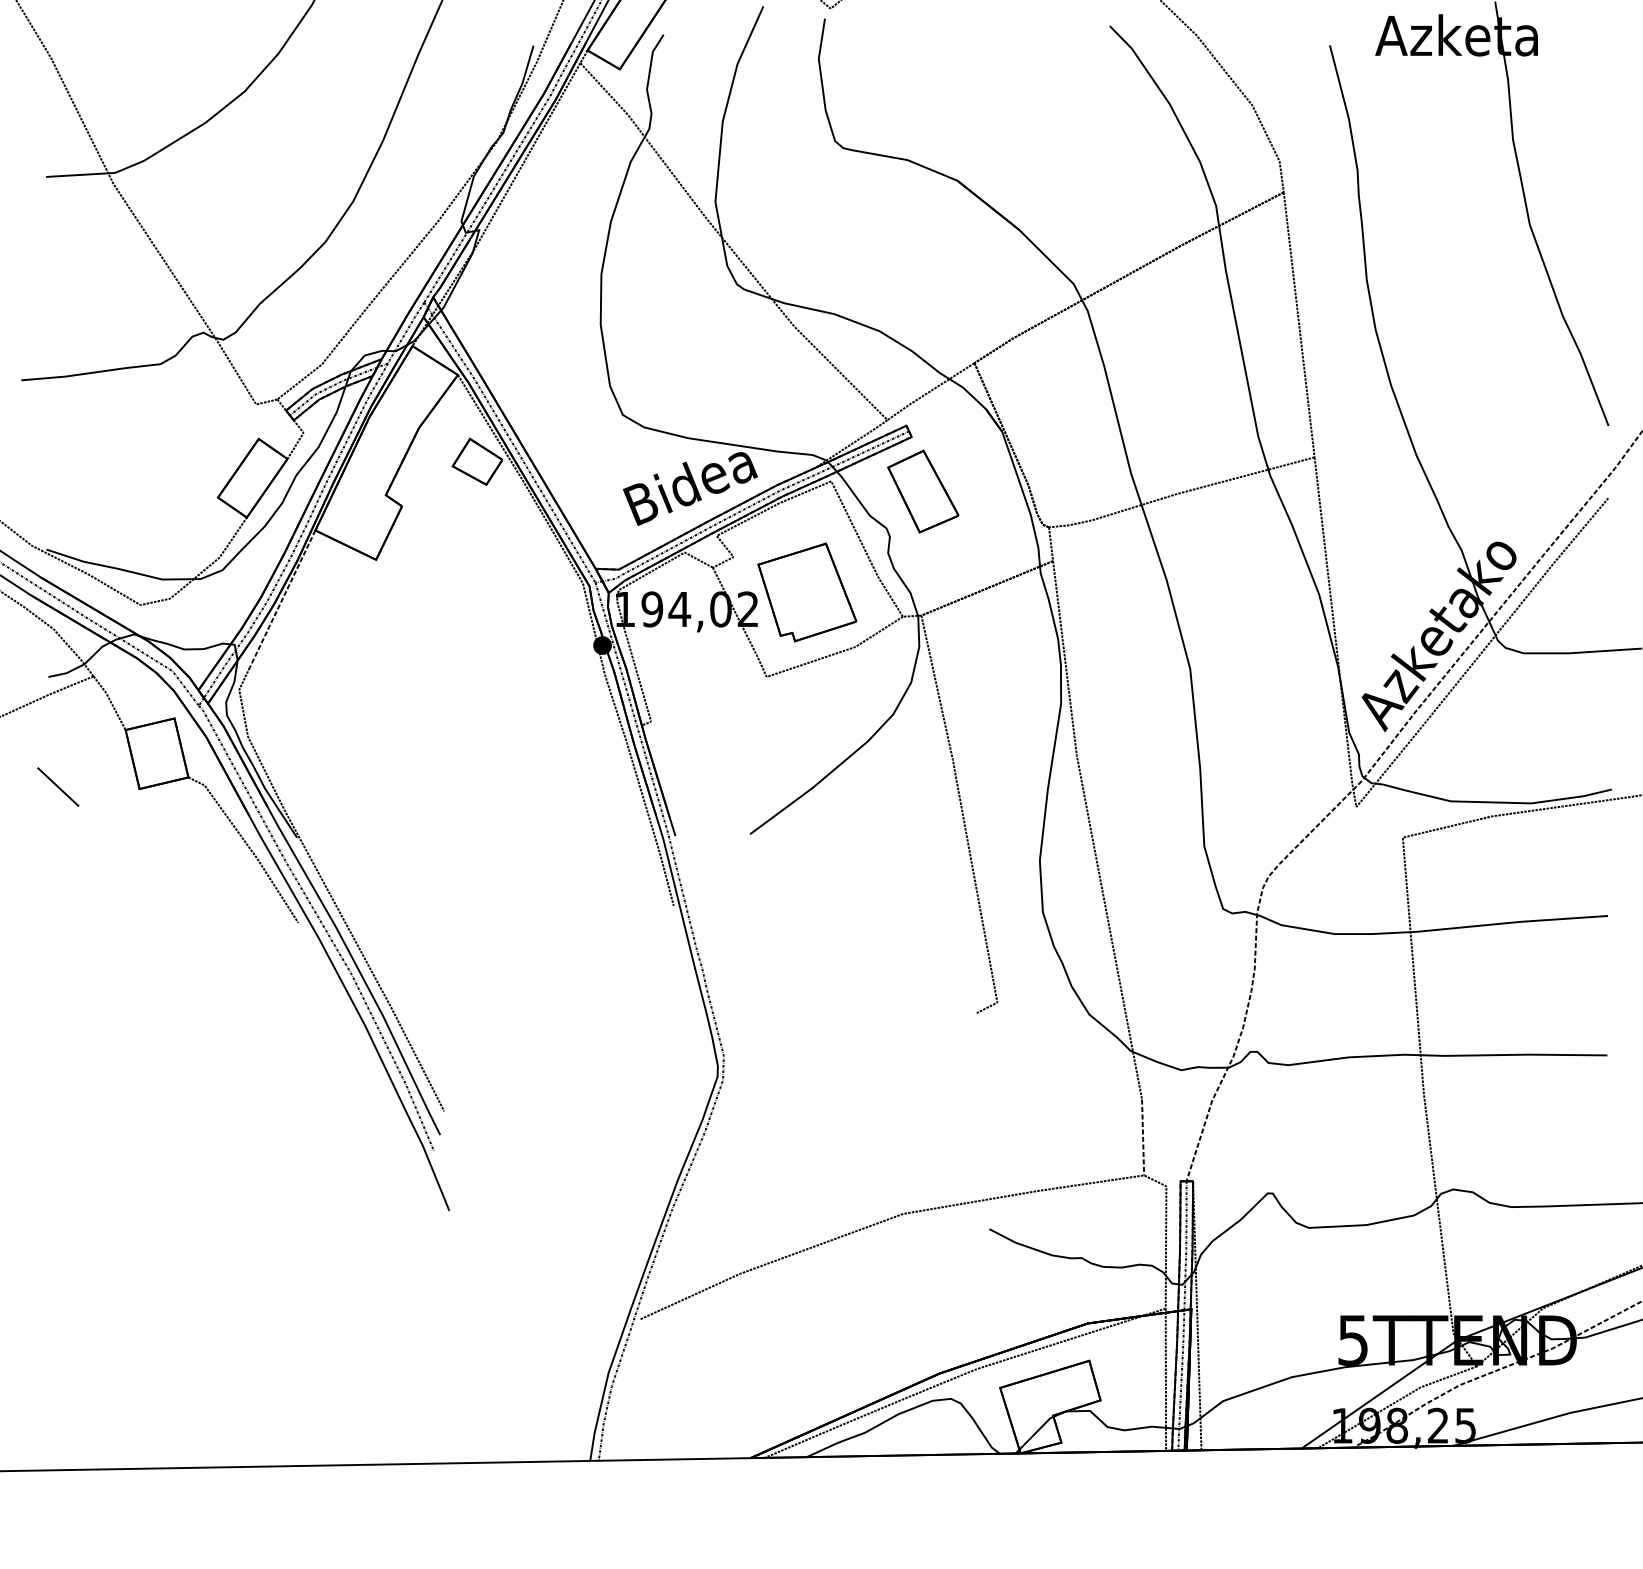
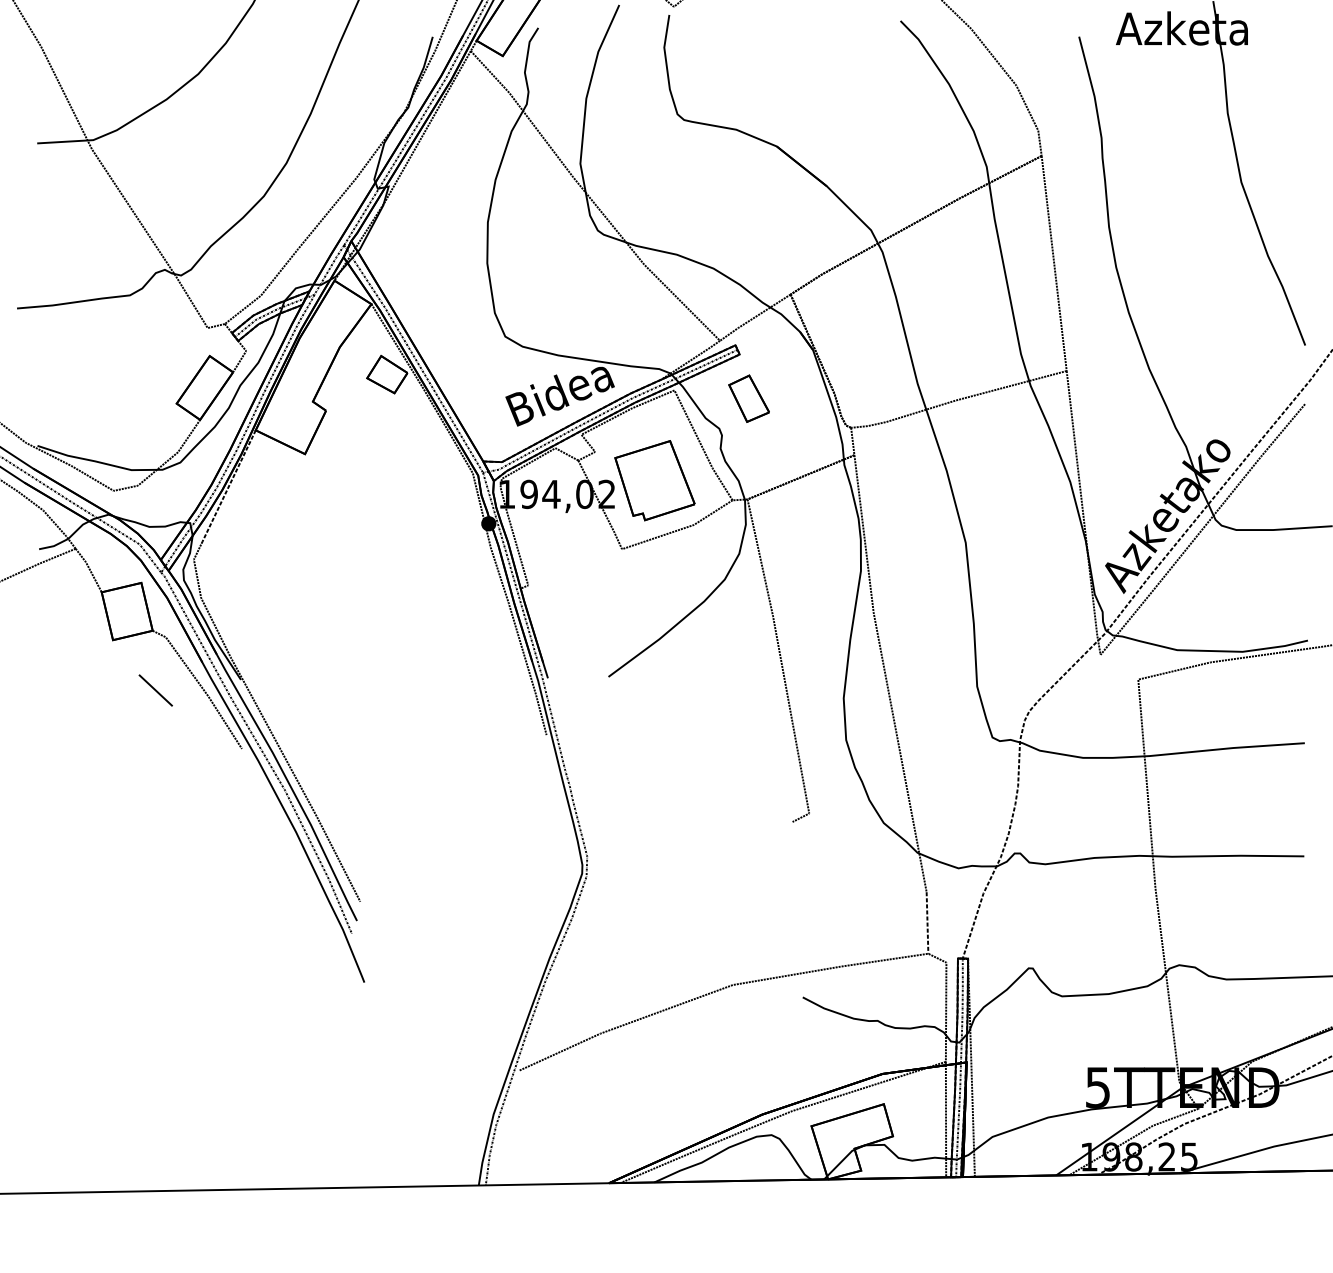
part: (923, 491) -> (749, 398), size x0.7
line: (58, 786) -> (156, 690), moved

